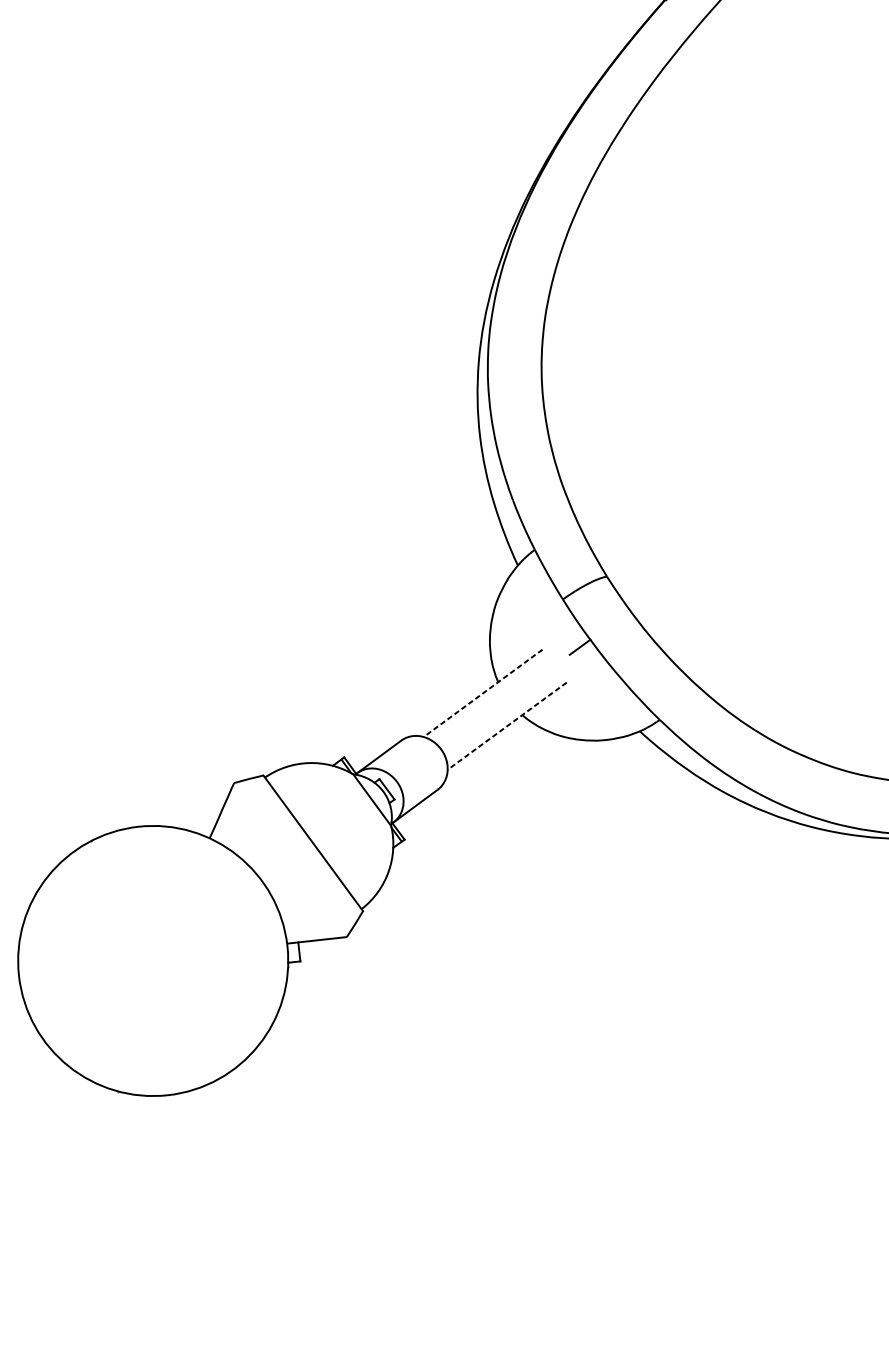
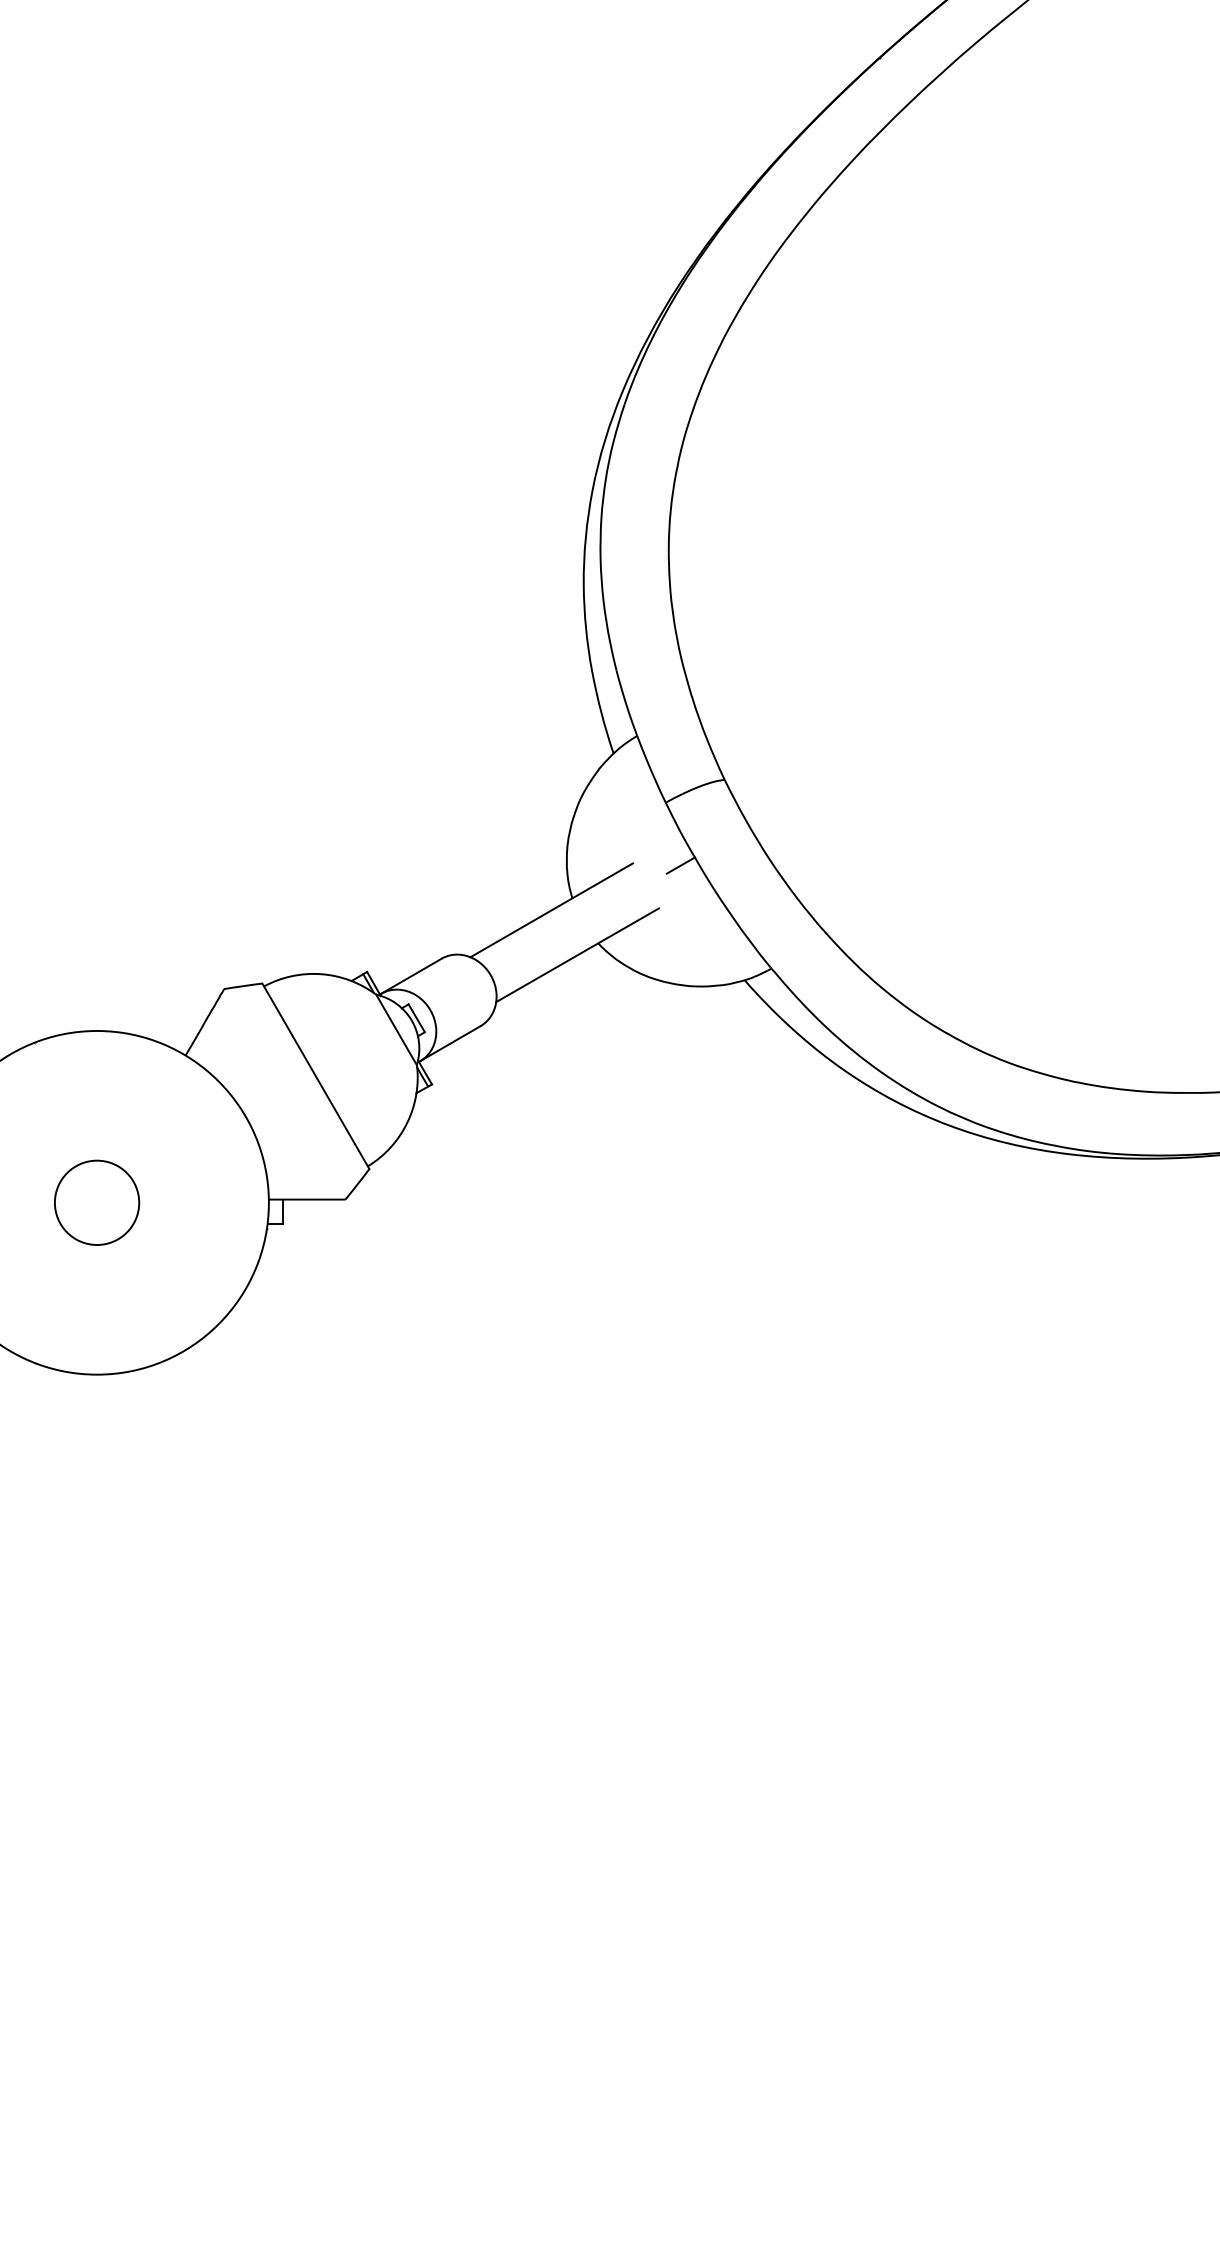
line: (482, 693) -> (551, 910), dashed -> solid
line: (507, 726) -> (577, 955), dashed -> solid
circle: (153, 960) -> (97, 1202), added

